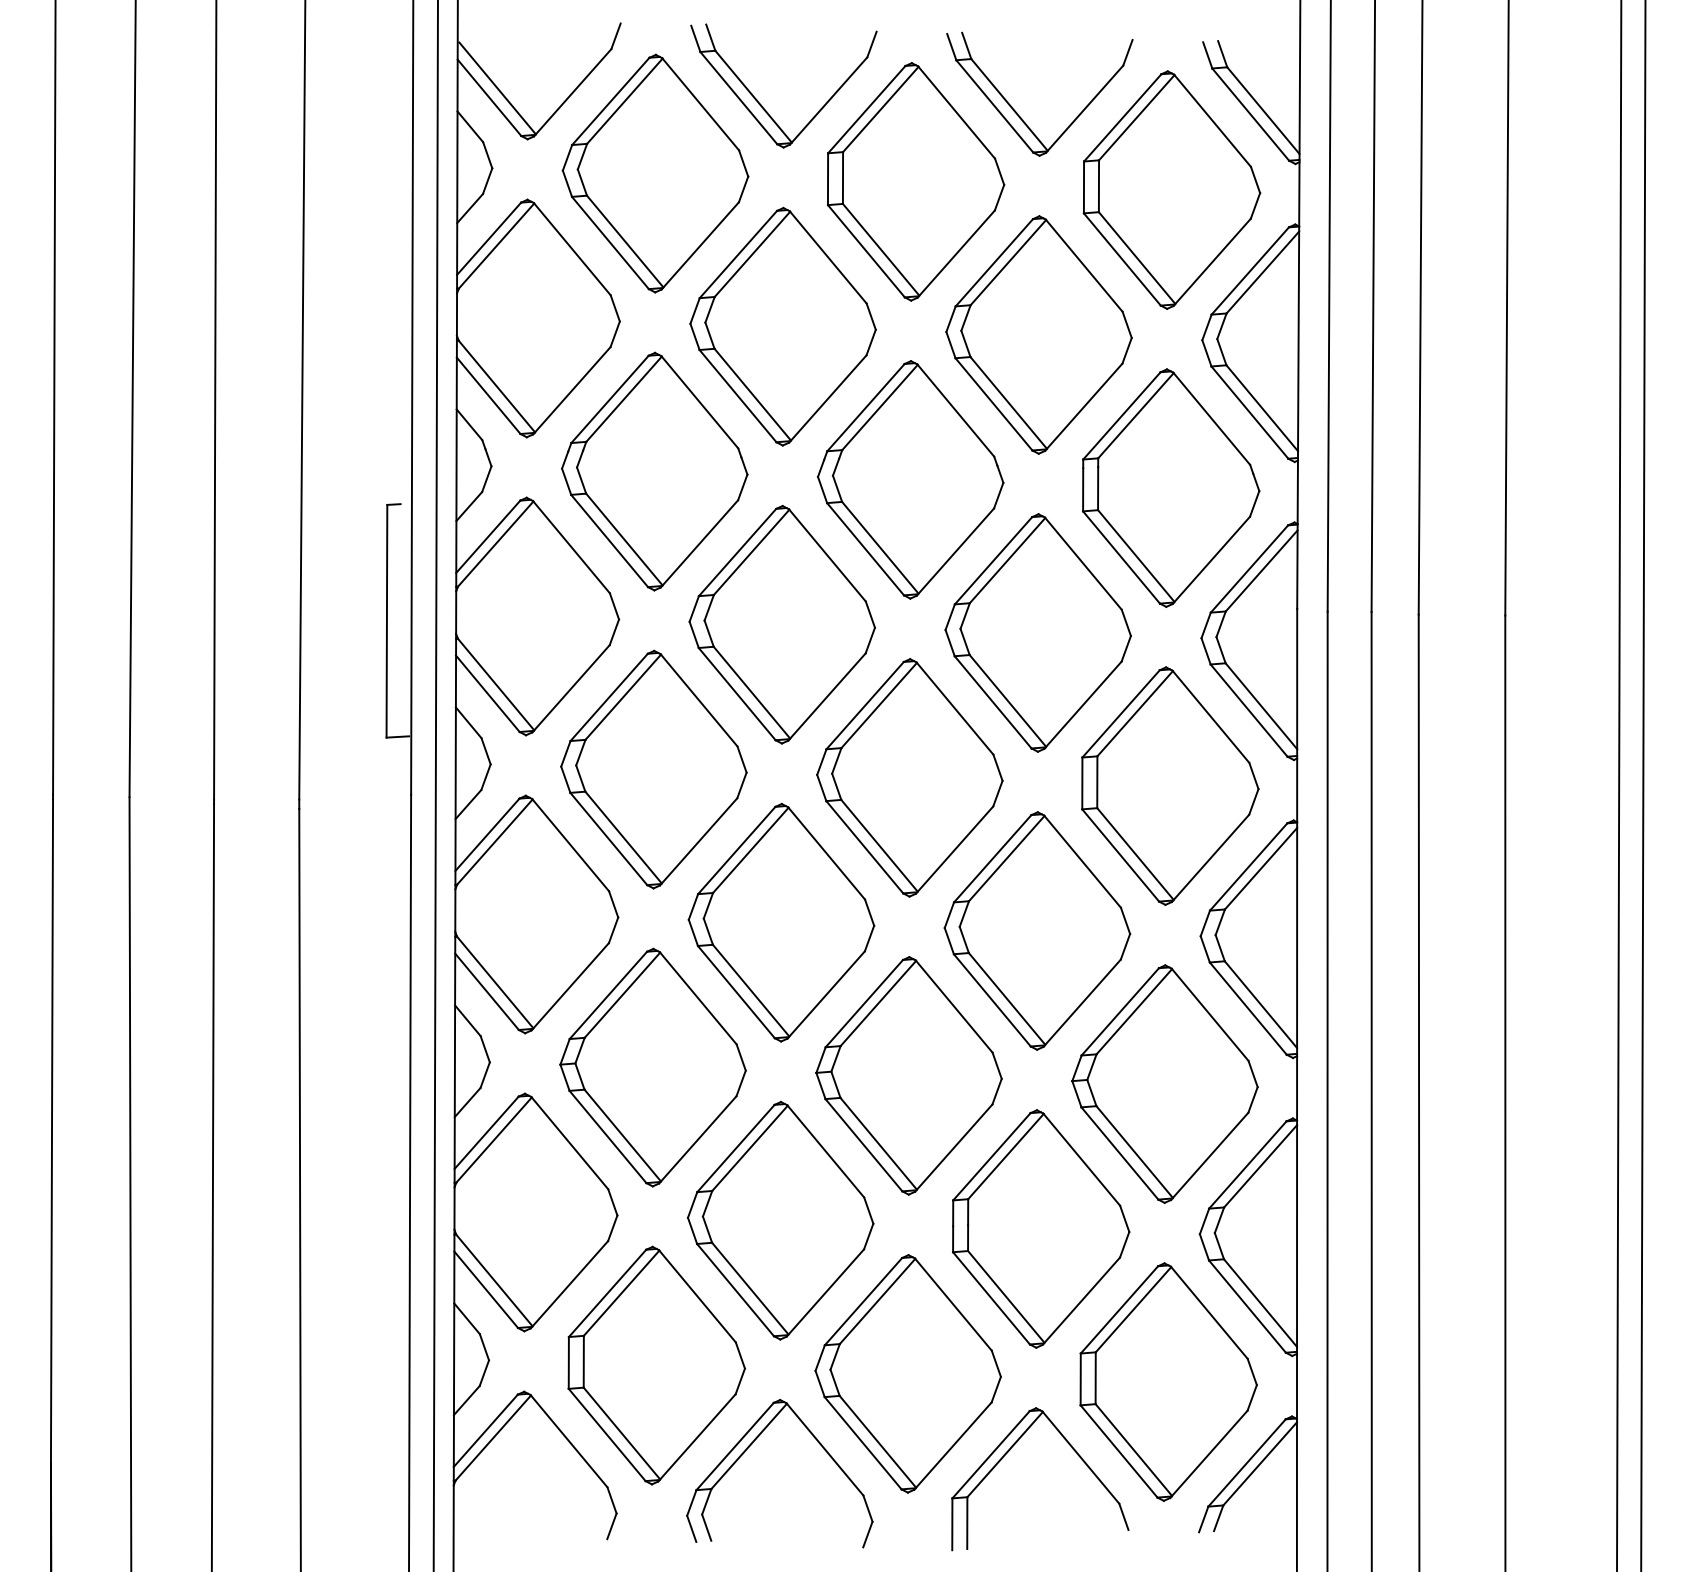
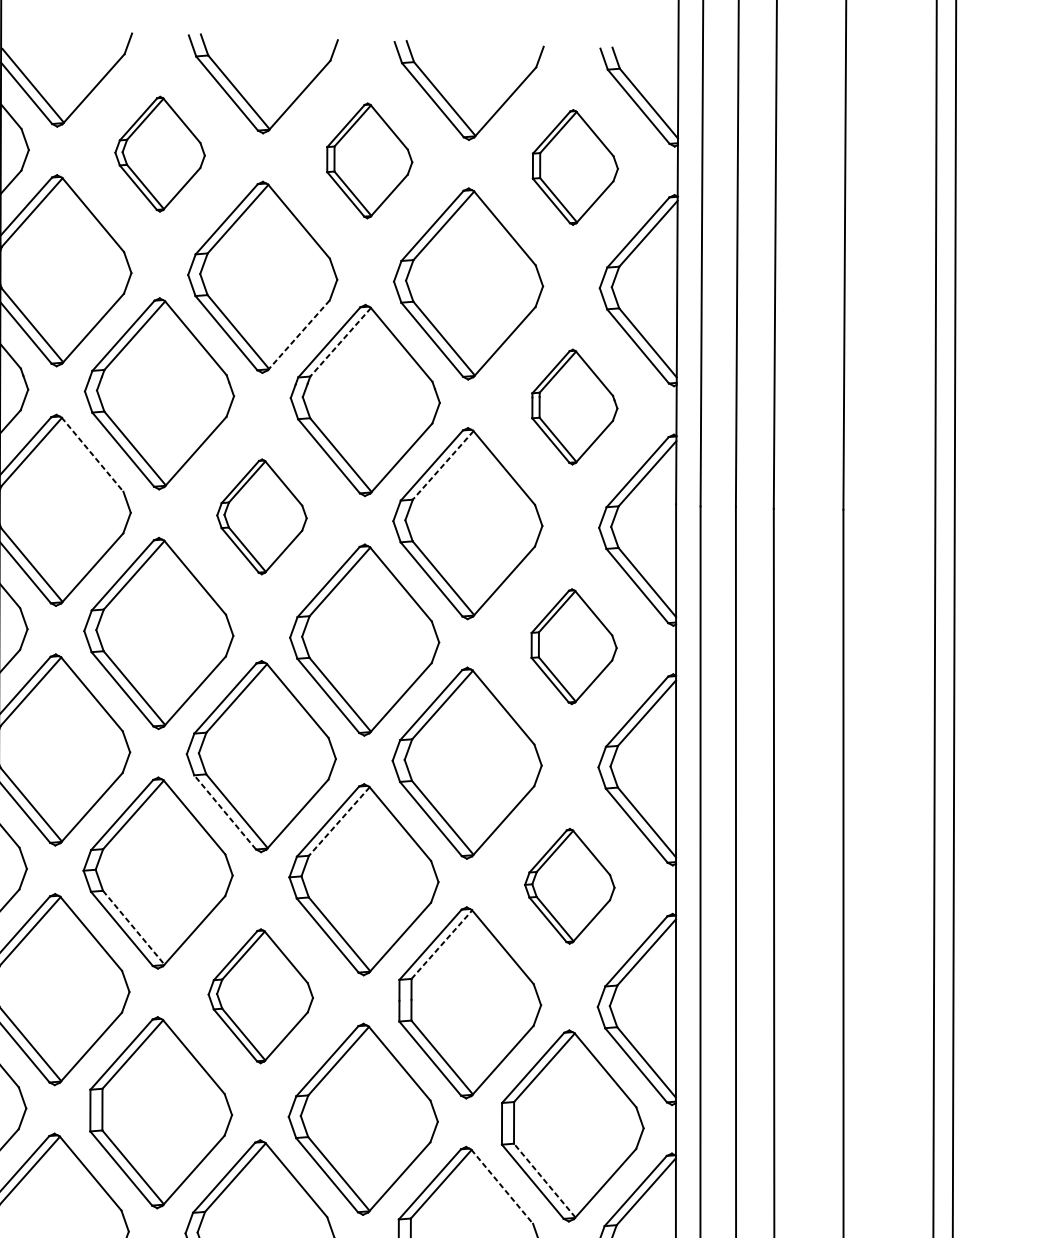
part: (655, 173) -> (160, 154), size x0.6
part: (916, 181) -> (369, 160), size x0.6
part: (1171, 189) -> (575, 167), size x0.6
line: (827, 399) -> (298, 335), solid -> dashed
line: (880, 407) -> (341, 342), solid -> dashed
part: (1171, 487) -> (575, 406), size x0.6
line: (571, 547) -> (92, 454), solid -> dashed
line: (1007, 560) -> (443, 465), solid -> dashed
part: (781, 624) -> (261, 516), size x0.6
part: (1170, 785) -> (574, 646), size x0.6
line: (736, 991) -> (225, 811), solid -> dashed
line: (878, 1003) -> (339, 821), solid -> dashed
part: (1164, 1083) -> (569, 885), size x0.6
line: (622, 1135) -> (133, 927), solid -> dashed
line: (1005, 1156) -> (441, 944), solid -> dashed
part: (780, 1220) -> (260, 996), size x0.7
line: (1133, 1450) -> (544, 1180), solid -> dashed
line: (1081, 1458) -> (502, 1187), solid -> dashed

